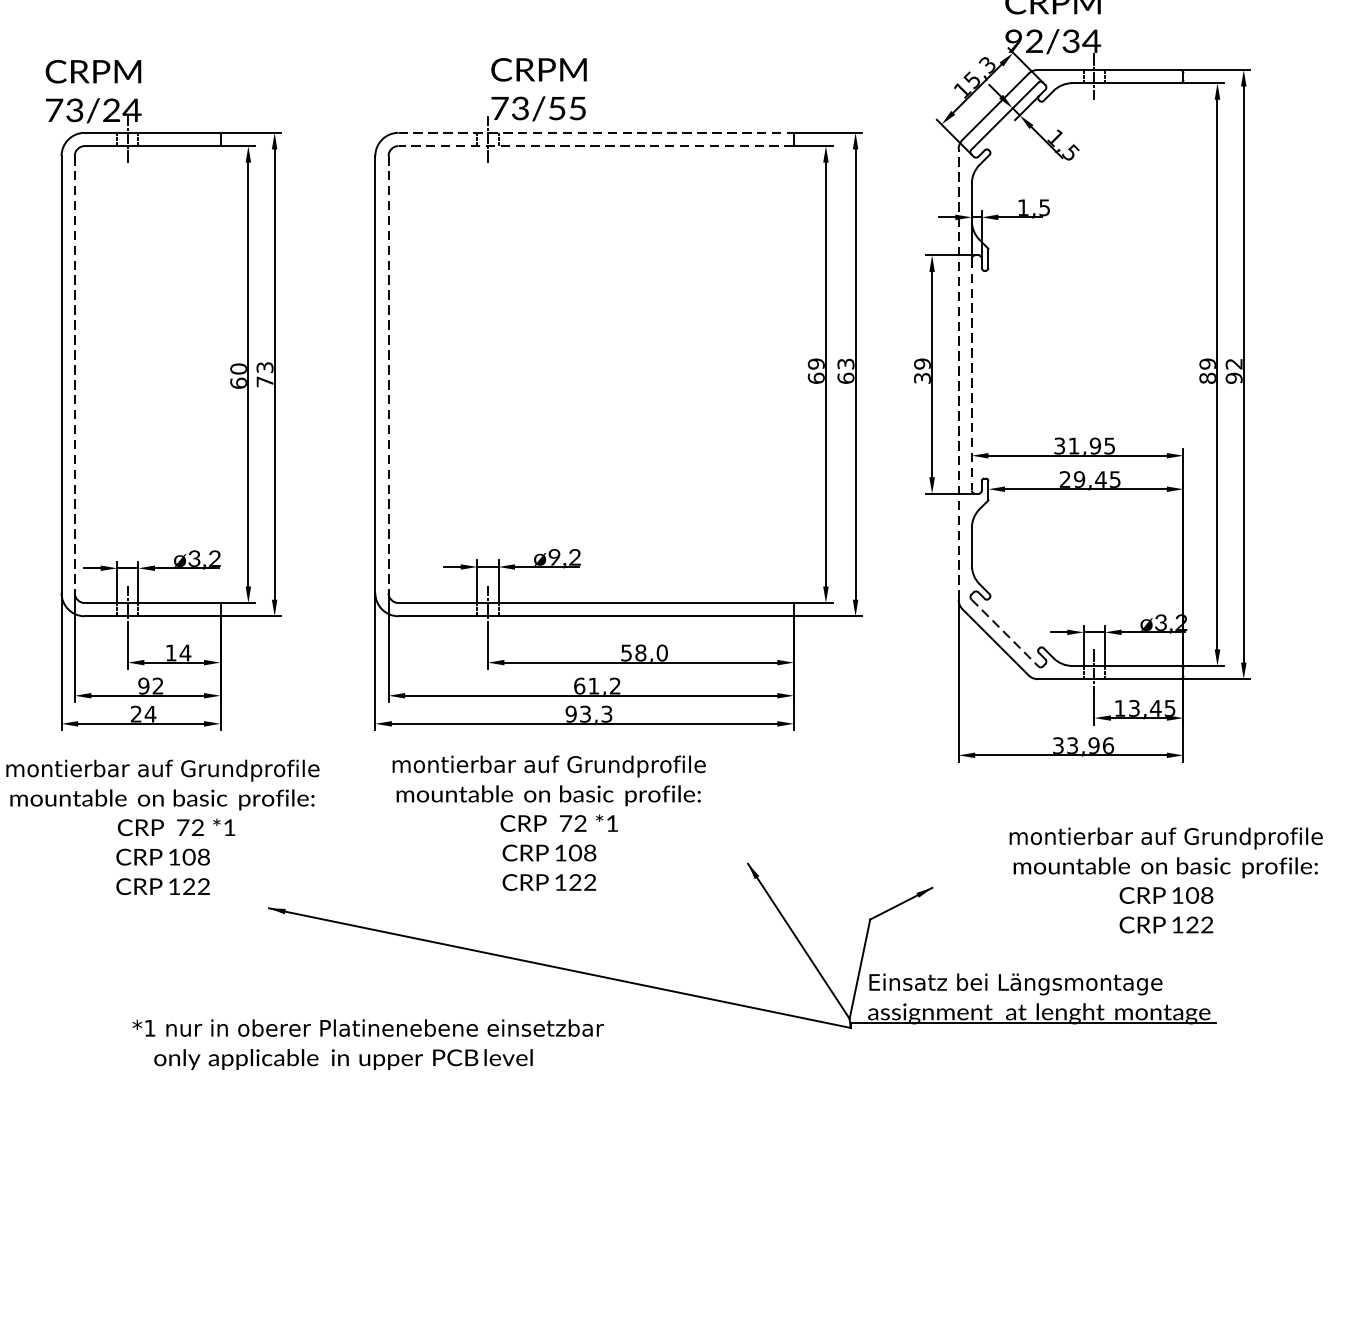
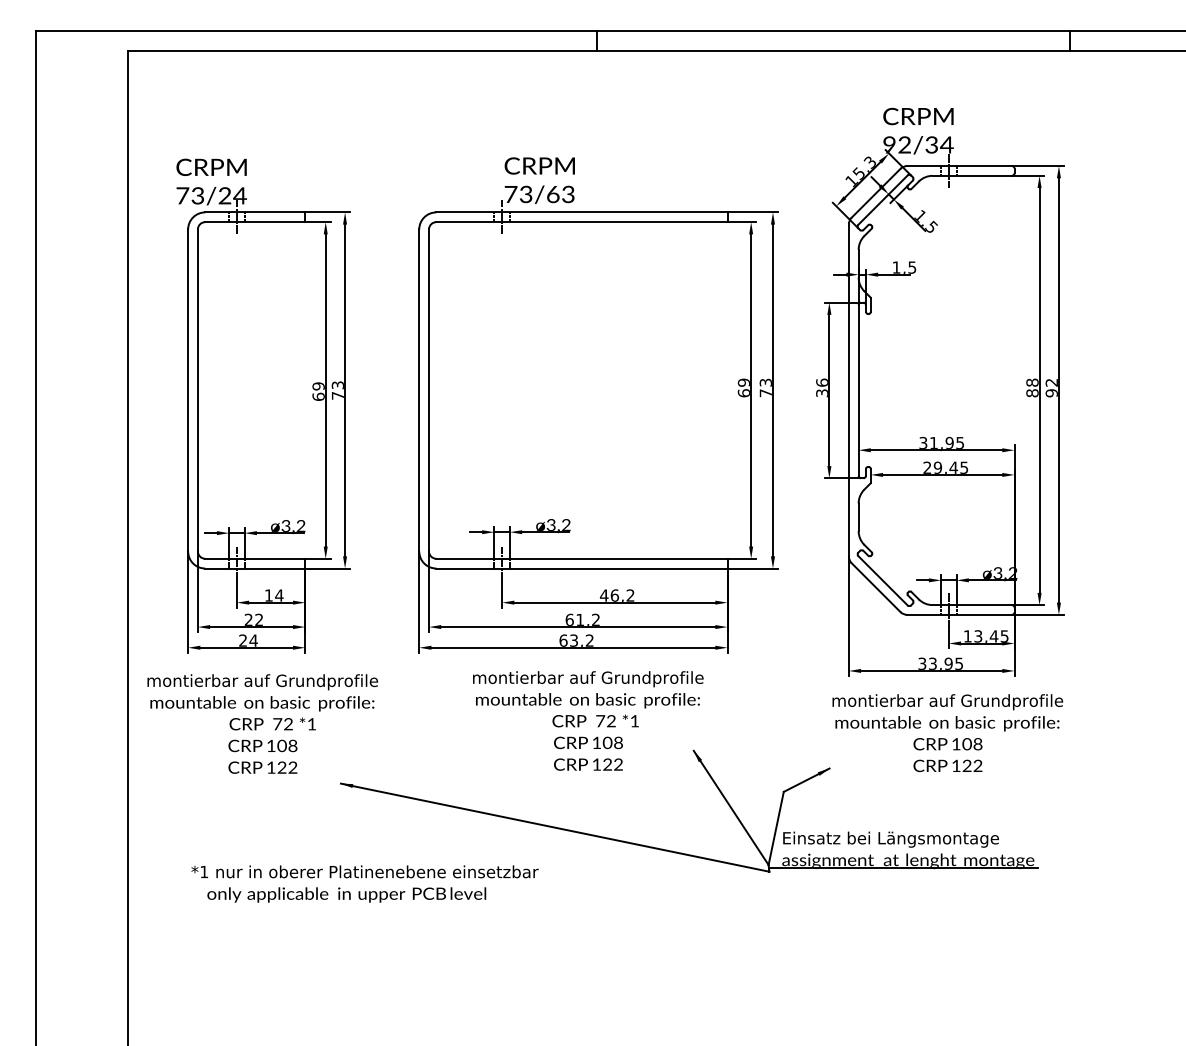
text: (567, 108) -> (560, 194), 73/55 -> 73/63
line: (595, 132) -> (581, 212), dashed -> solid
line: (595, 146) -> (581, 222), dashed -> solid
text: (921, 363) -> (821, 382), 39 -> 36
text: (1207, 363) -> (1032, 382), 89 -> 88
text: (238, 369) -> (318, 386), 60 -> 69
line: (74, 374) -> (197, 390), dashed -> solid
line: (389, 374) -> (429, 390), dashed -> solid
line: (958, 374) -> (848, 390), dashed -> solid
line: (971, 374) -> (858, 390), dashed -> solid
text: (845, 378) -> (765, 393), 63 -> 73
text: (553, 556) -> (550, 524), ø9,2 -> ø3,2
line: (1004, 632) -> (882, 580), dashed -> solid
text: (644, 652) -> (617, 595), 58,0 -> 46,2
text: (143, 685) -> (248, 619), 92 -> 22
text: (588, 714) -> (576, 640), 93,3 -> 63,2
text: (1108, 745) -> (959, 663), 33,96 -> 33,95
text: (549, 822) -> (588, 720), moved
text: (1165, 880) -> (947, 733), moved
text: (367, 1043) -> (364, 883), moved

